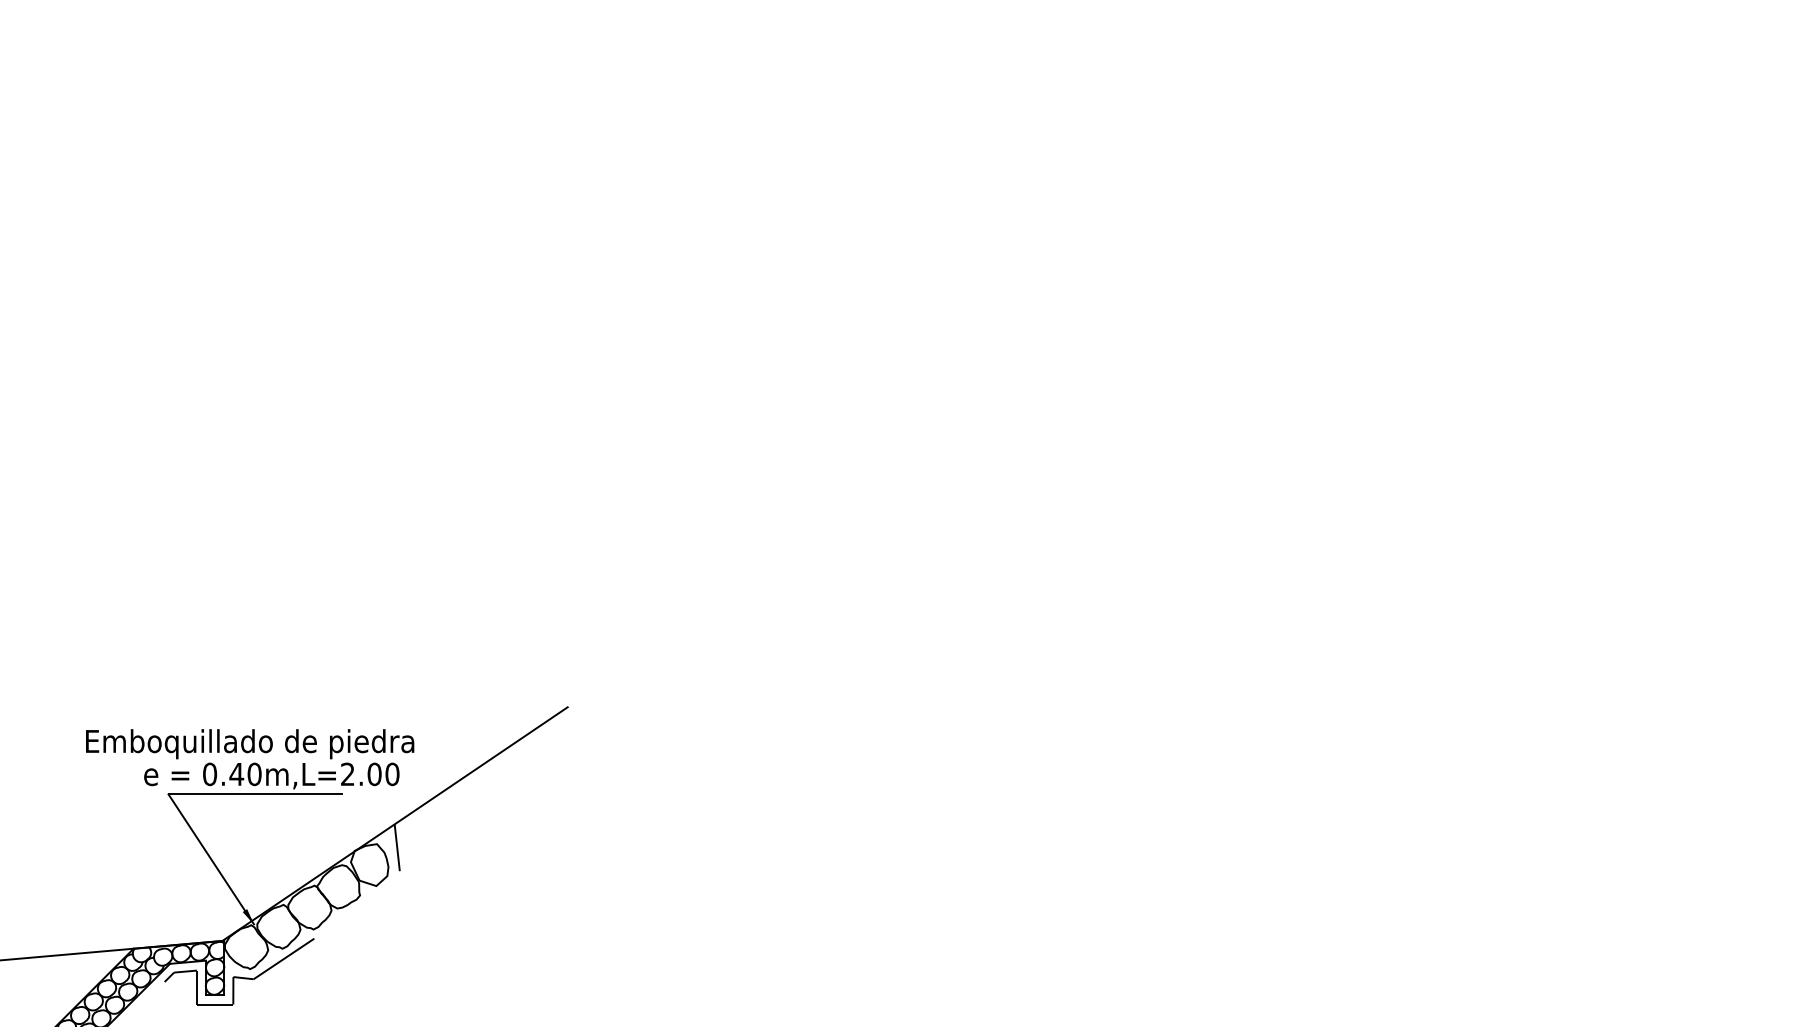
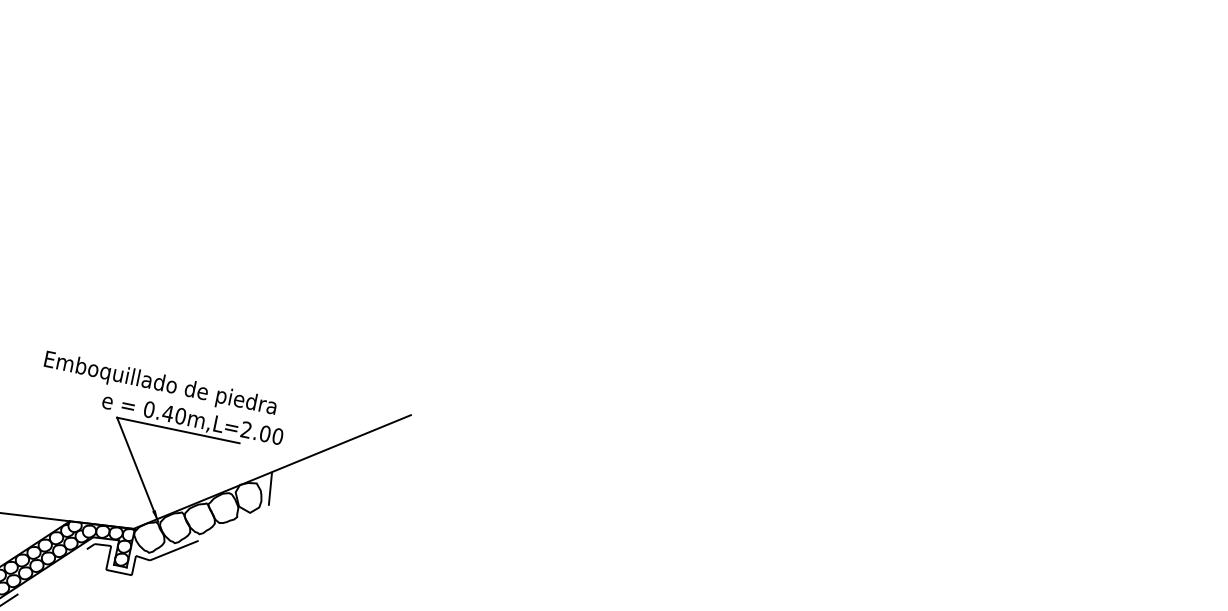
text: (250, 744) -> (160, 384), moved

